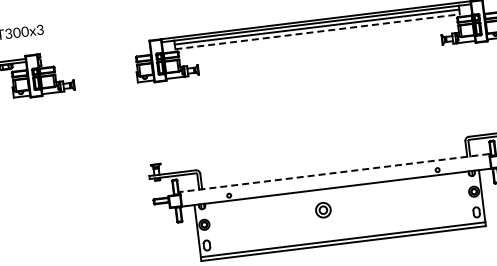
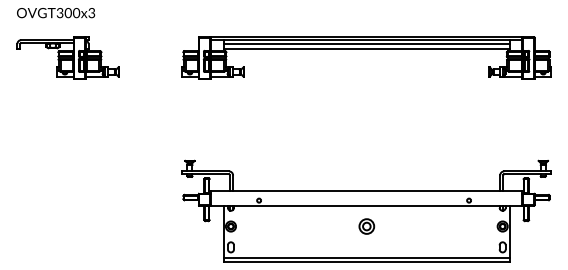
line: (318, 31) -> (367, 48), dashed -> solid
line: (334, 172) -> (366, 190), dashed -> solid
part: (323, 210) -> (366, 226), moved

